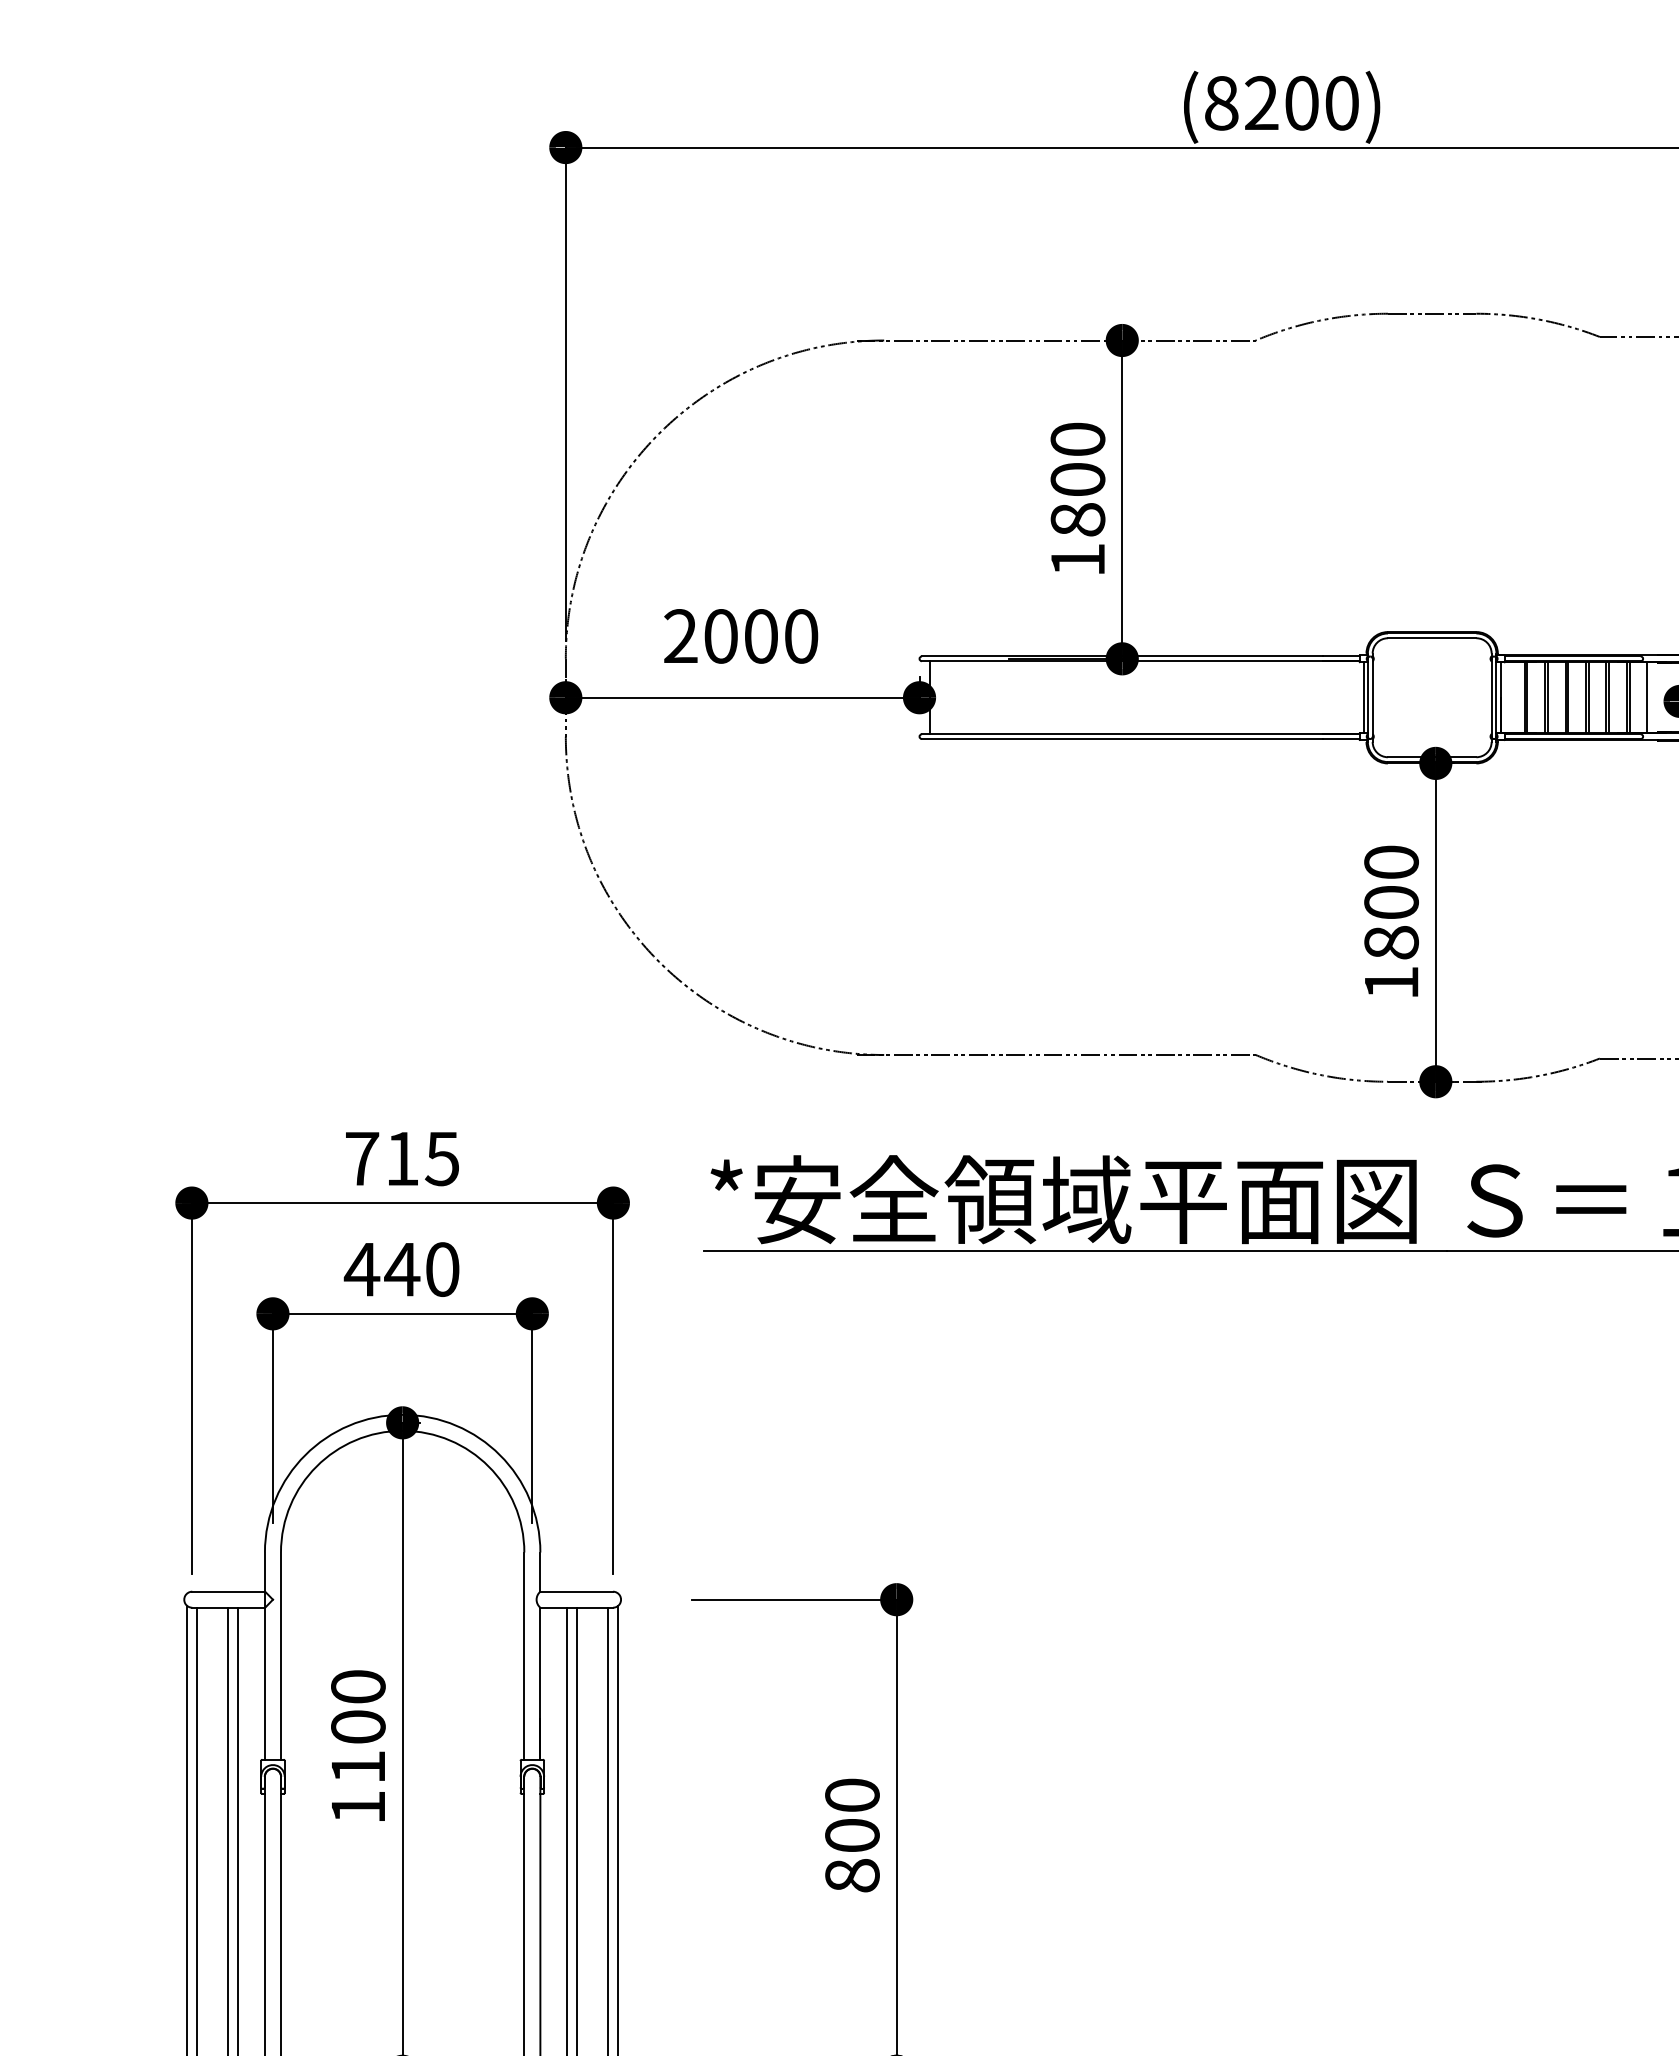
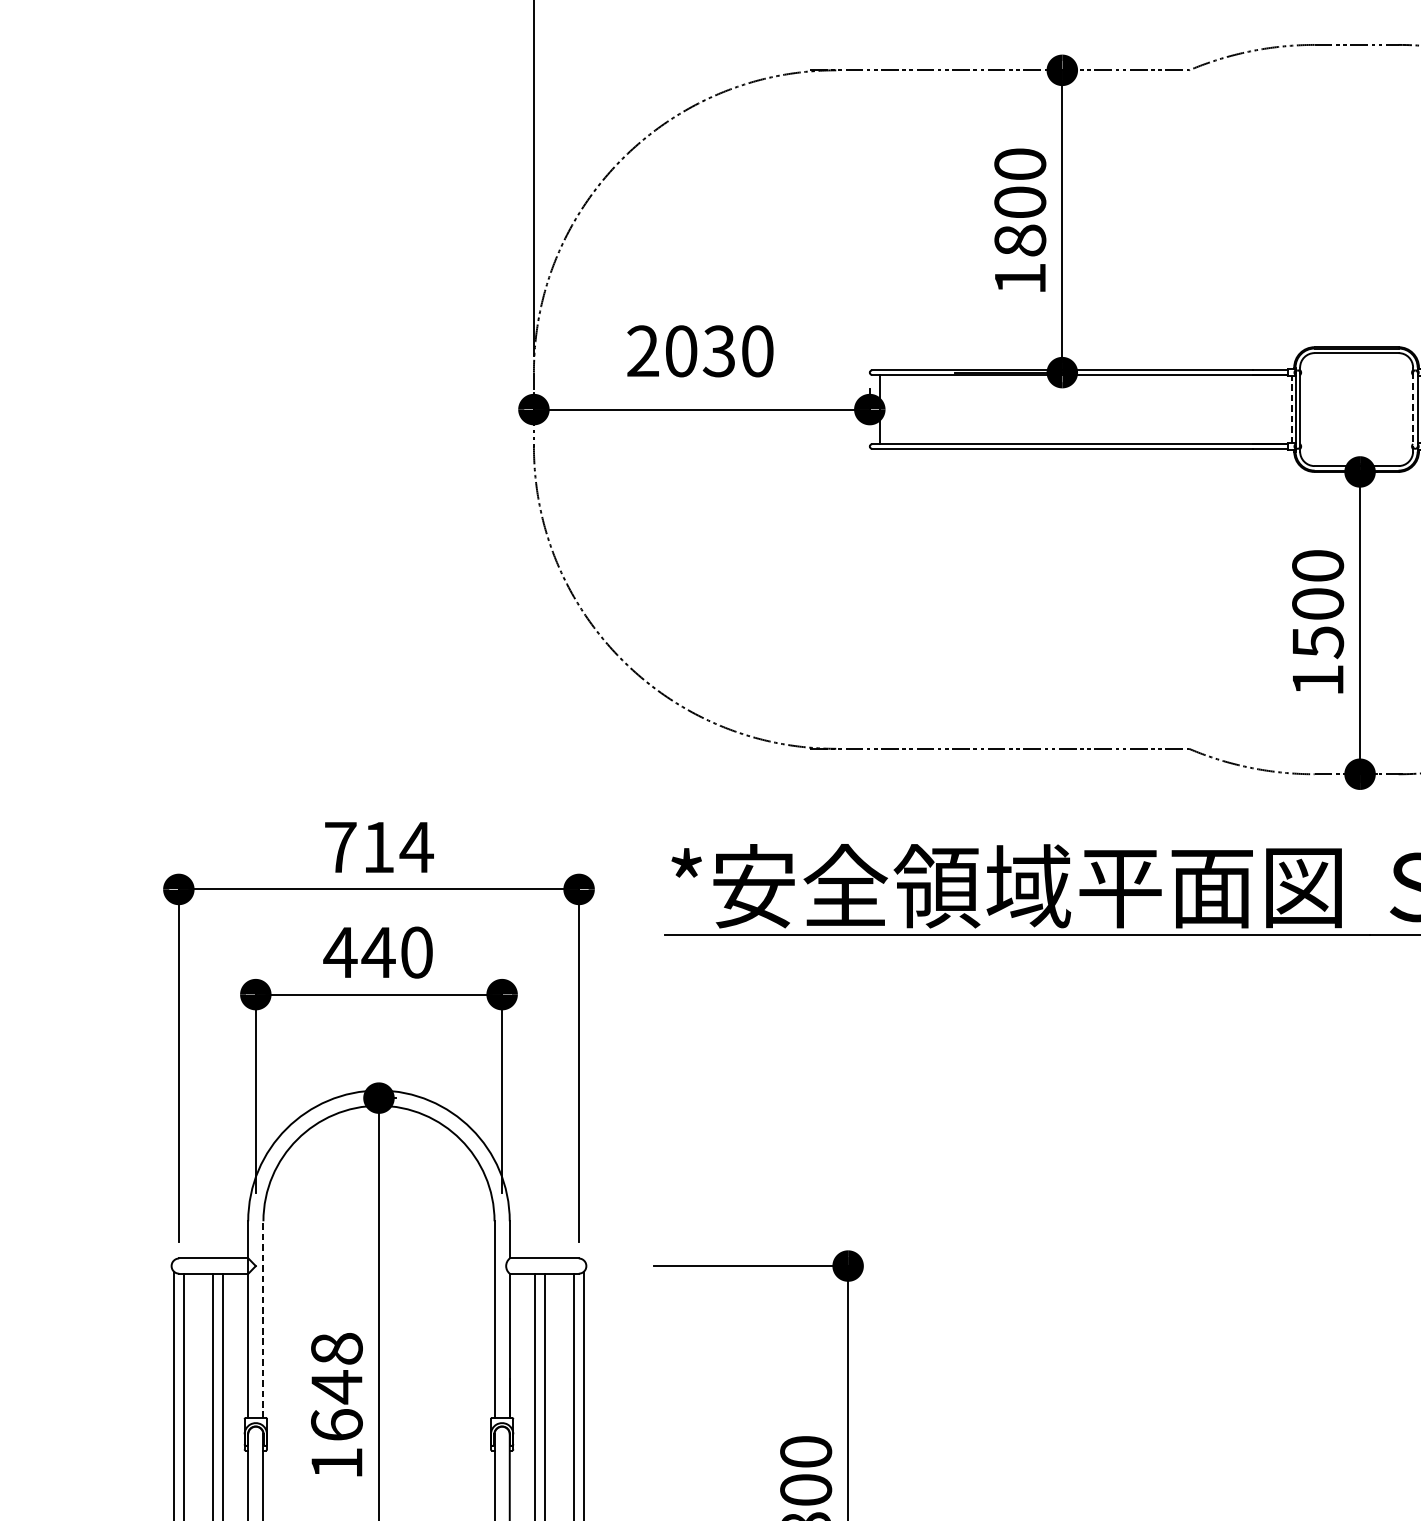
text: (760, 636) -> (718, 351), 2000 -> 2030
line: (1363, 697) -> (1291, 409), solid -> dashed
line: (1491, 697) -> (1412, 409), solid -> dashed
text: (1391, 943) -> (1317, 642), 1800 -> 1500
text: (442, 1159) -> (416, 848), 715 -> 714
line: (280, 1656) -> (262, 1320), solid -> dashed
text: (358, 1726) -> (337, 1386), 1100 -> 1648

